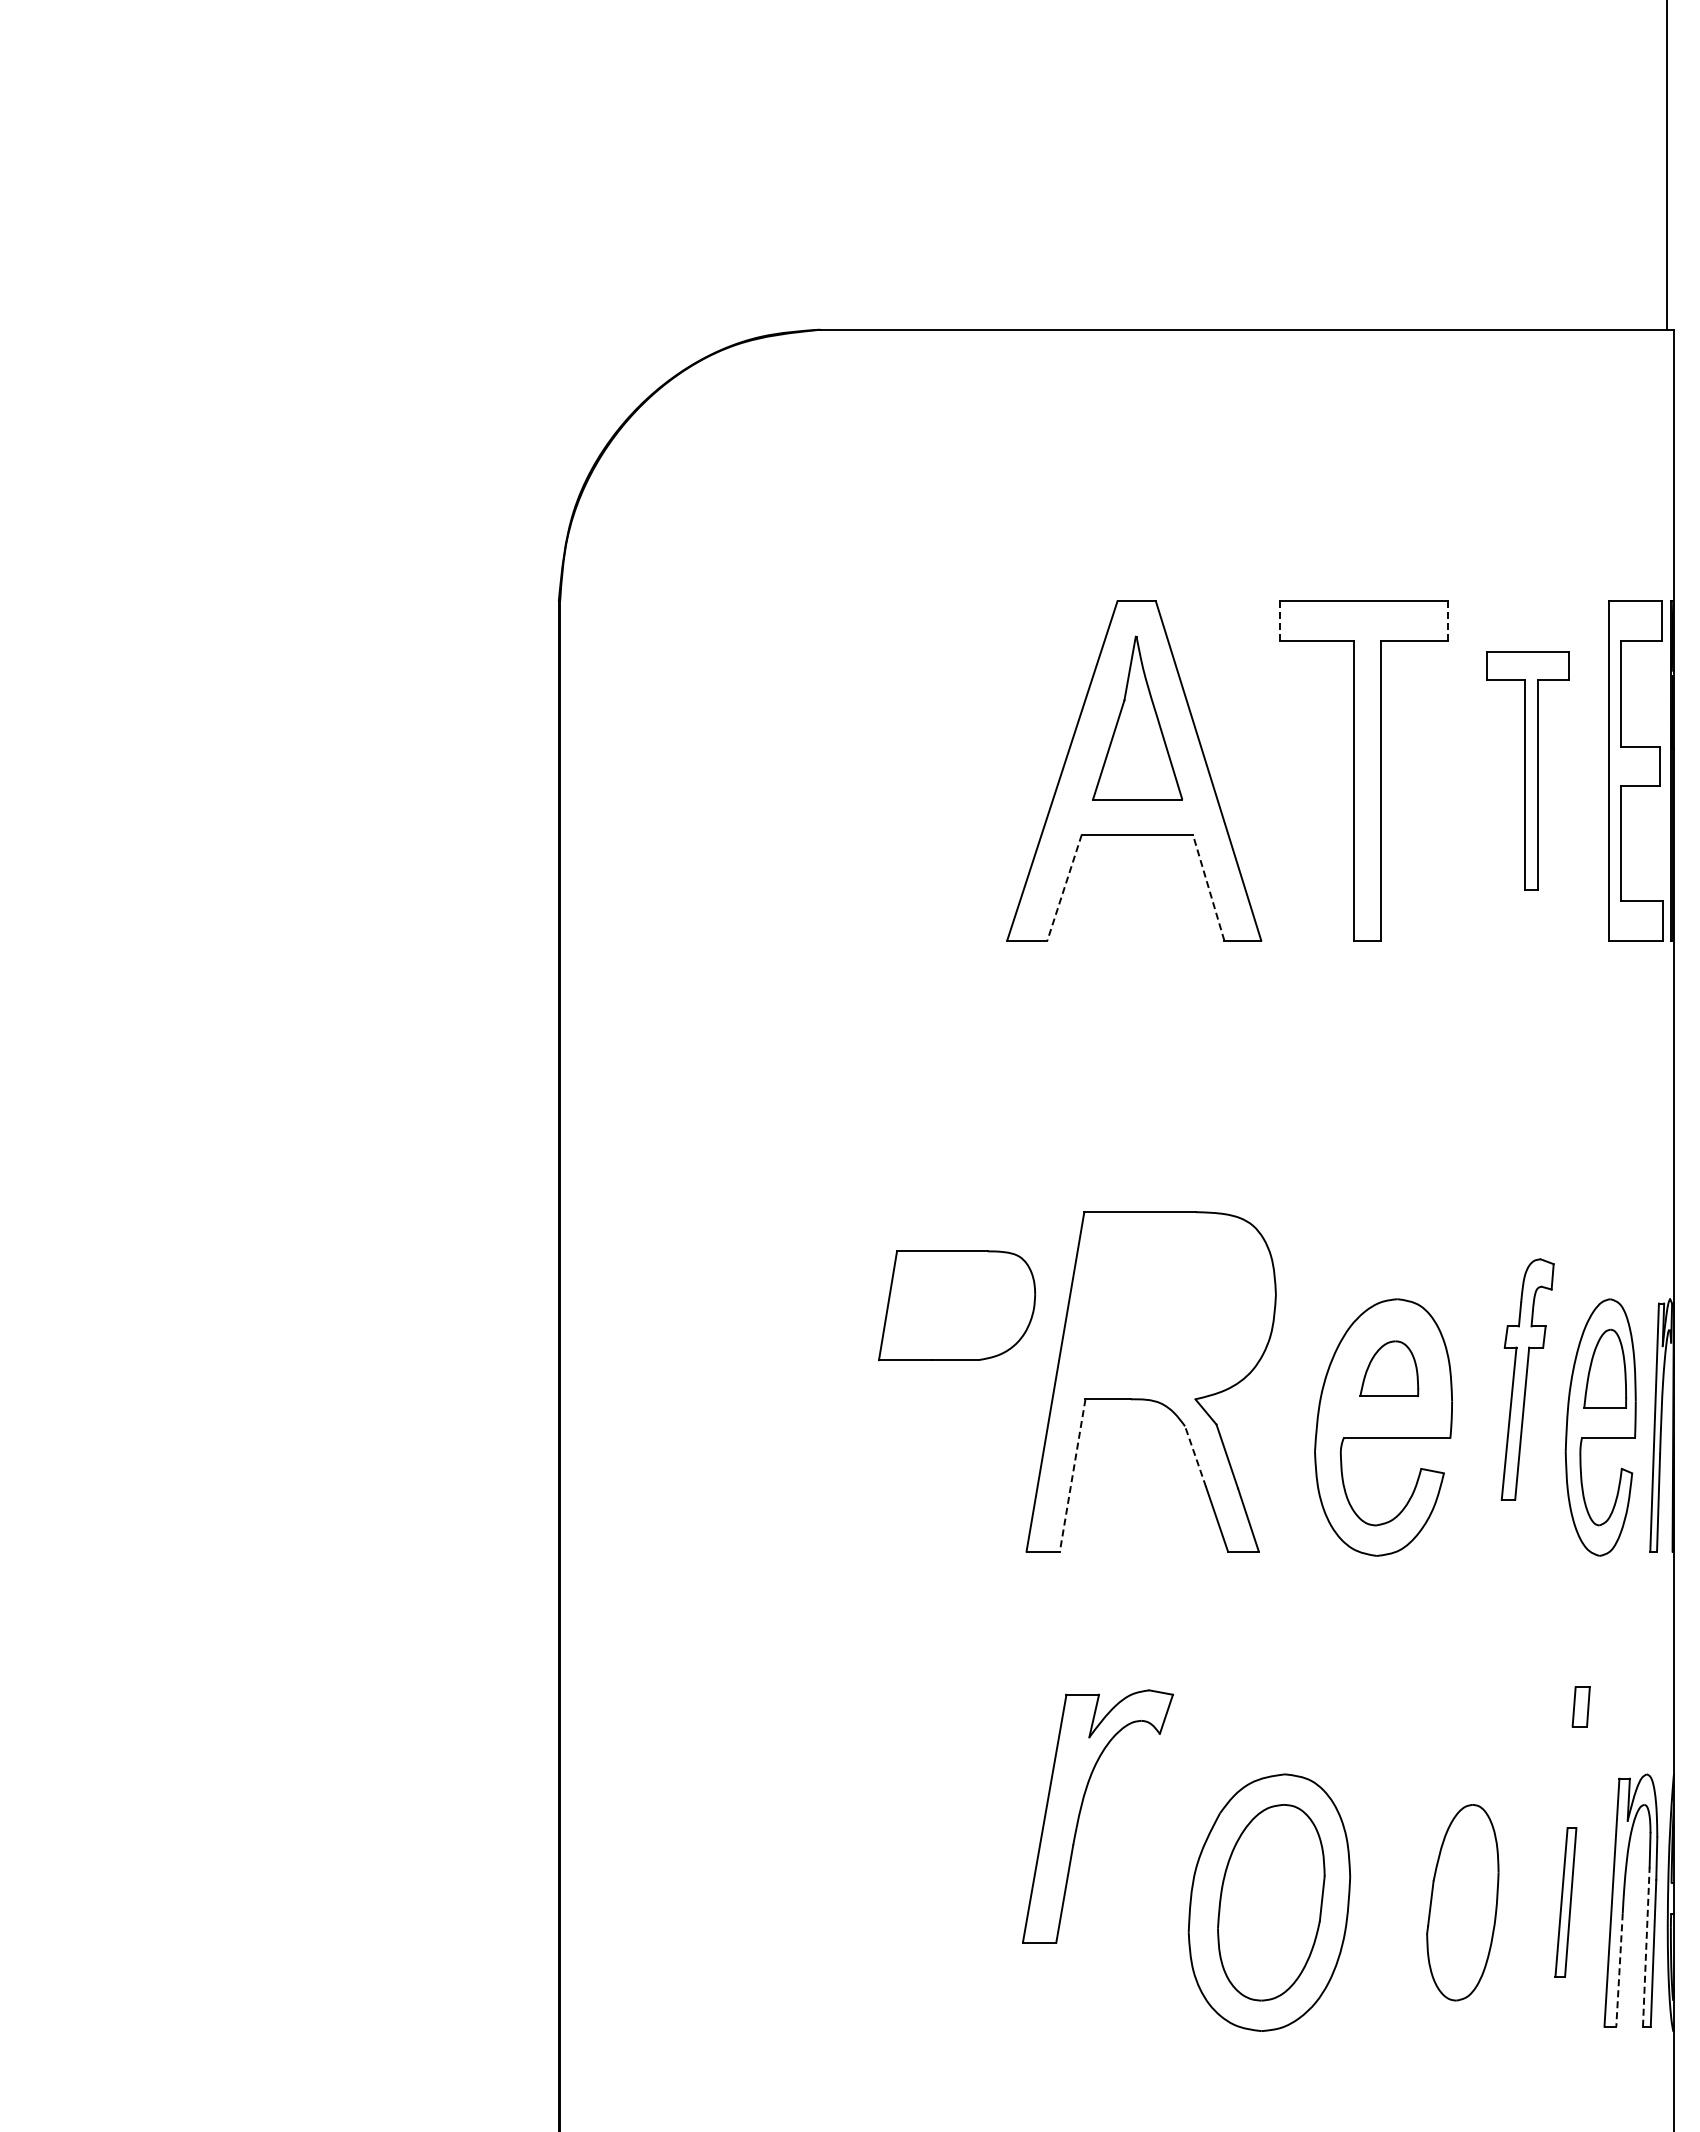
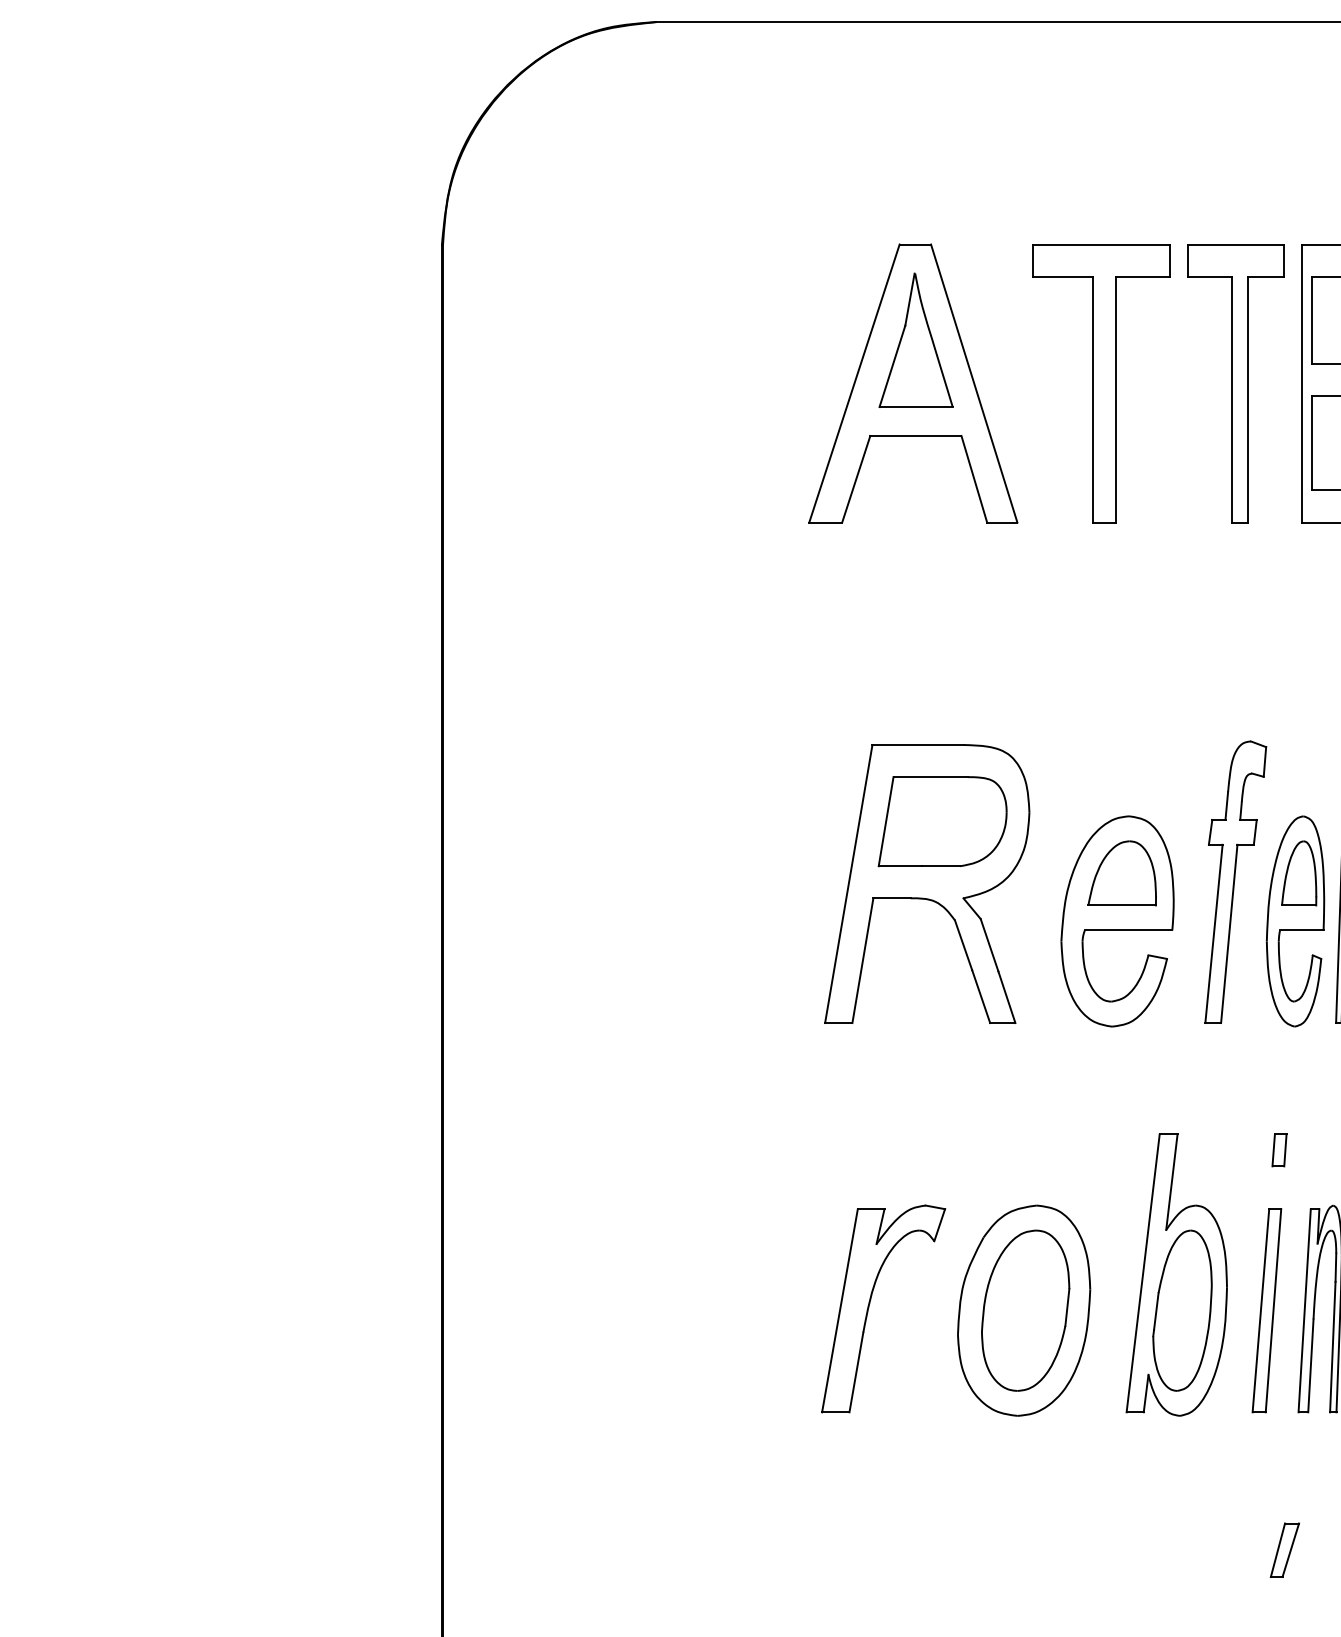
line: (1280, 621) -> (1033, 261), dashed -> solid
line: (1447, 621) -> (1169, 261), dashed -> solid
part: (1527, 770) -> (1235, 383), size x1.43
line: (1064, 887) -> (856, 479), dashed -> solid
line: (1208, 887) -> (974, 479), dashed -> solid
part: (957, 1305) -> (943, 821), moved
part: (1389, 1368) -> (1122, 873), size x1.43
part: (1527, 1379) -> (1235, 882), size x1.43
line: (1195, 1456) -> (963, 945), dashed -> solid
line: (1072, 1475) -> (862, 960), dashed -> solid
part: (1081, 1811) -> (870, 1304), moved
part: (1455, 1858) -> (1176, 1274), added
part: (1565, 1902) -> (1266, 1310), size x1.67
line: (1646, 1947) -> (1332, 1347), dashed -> solid
line: (1619, 1970) -> (1310, 1366), dashed -> solid

